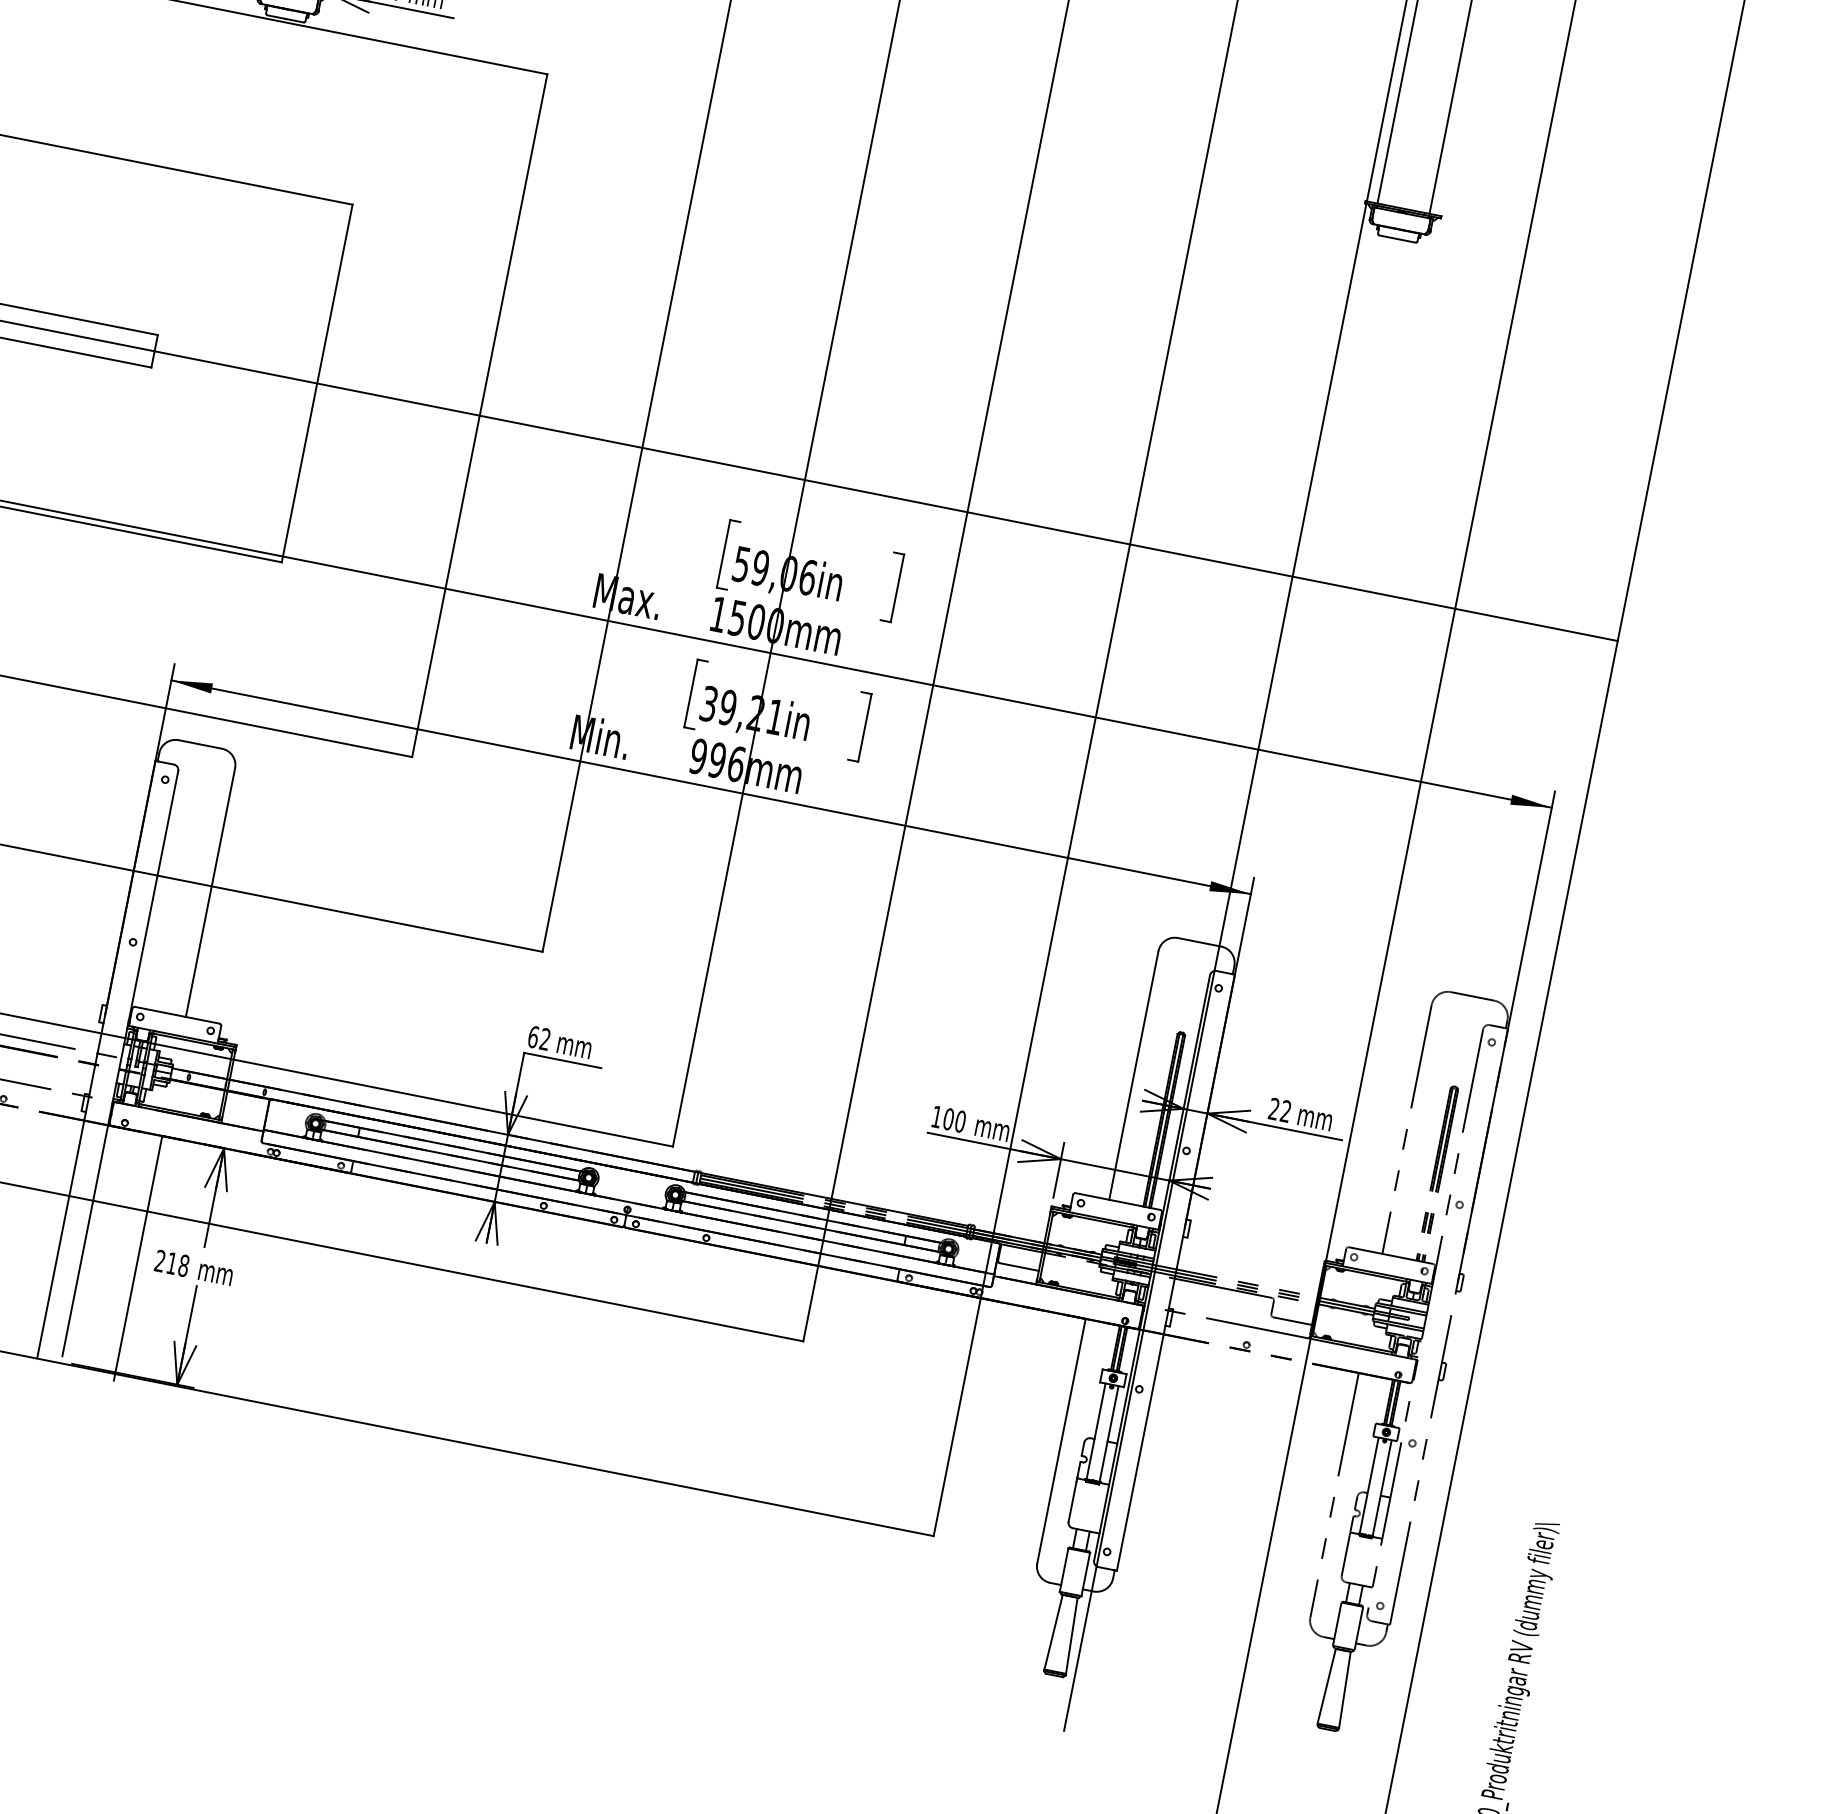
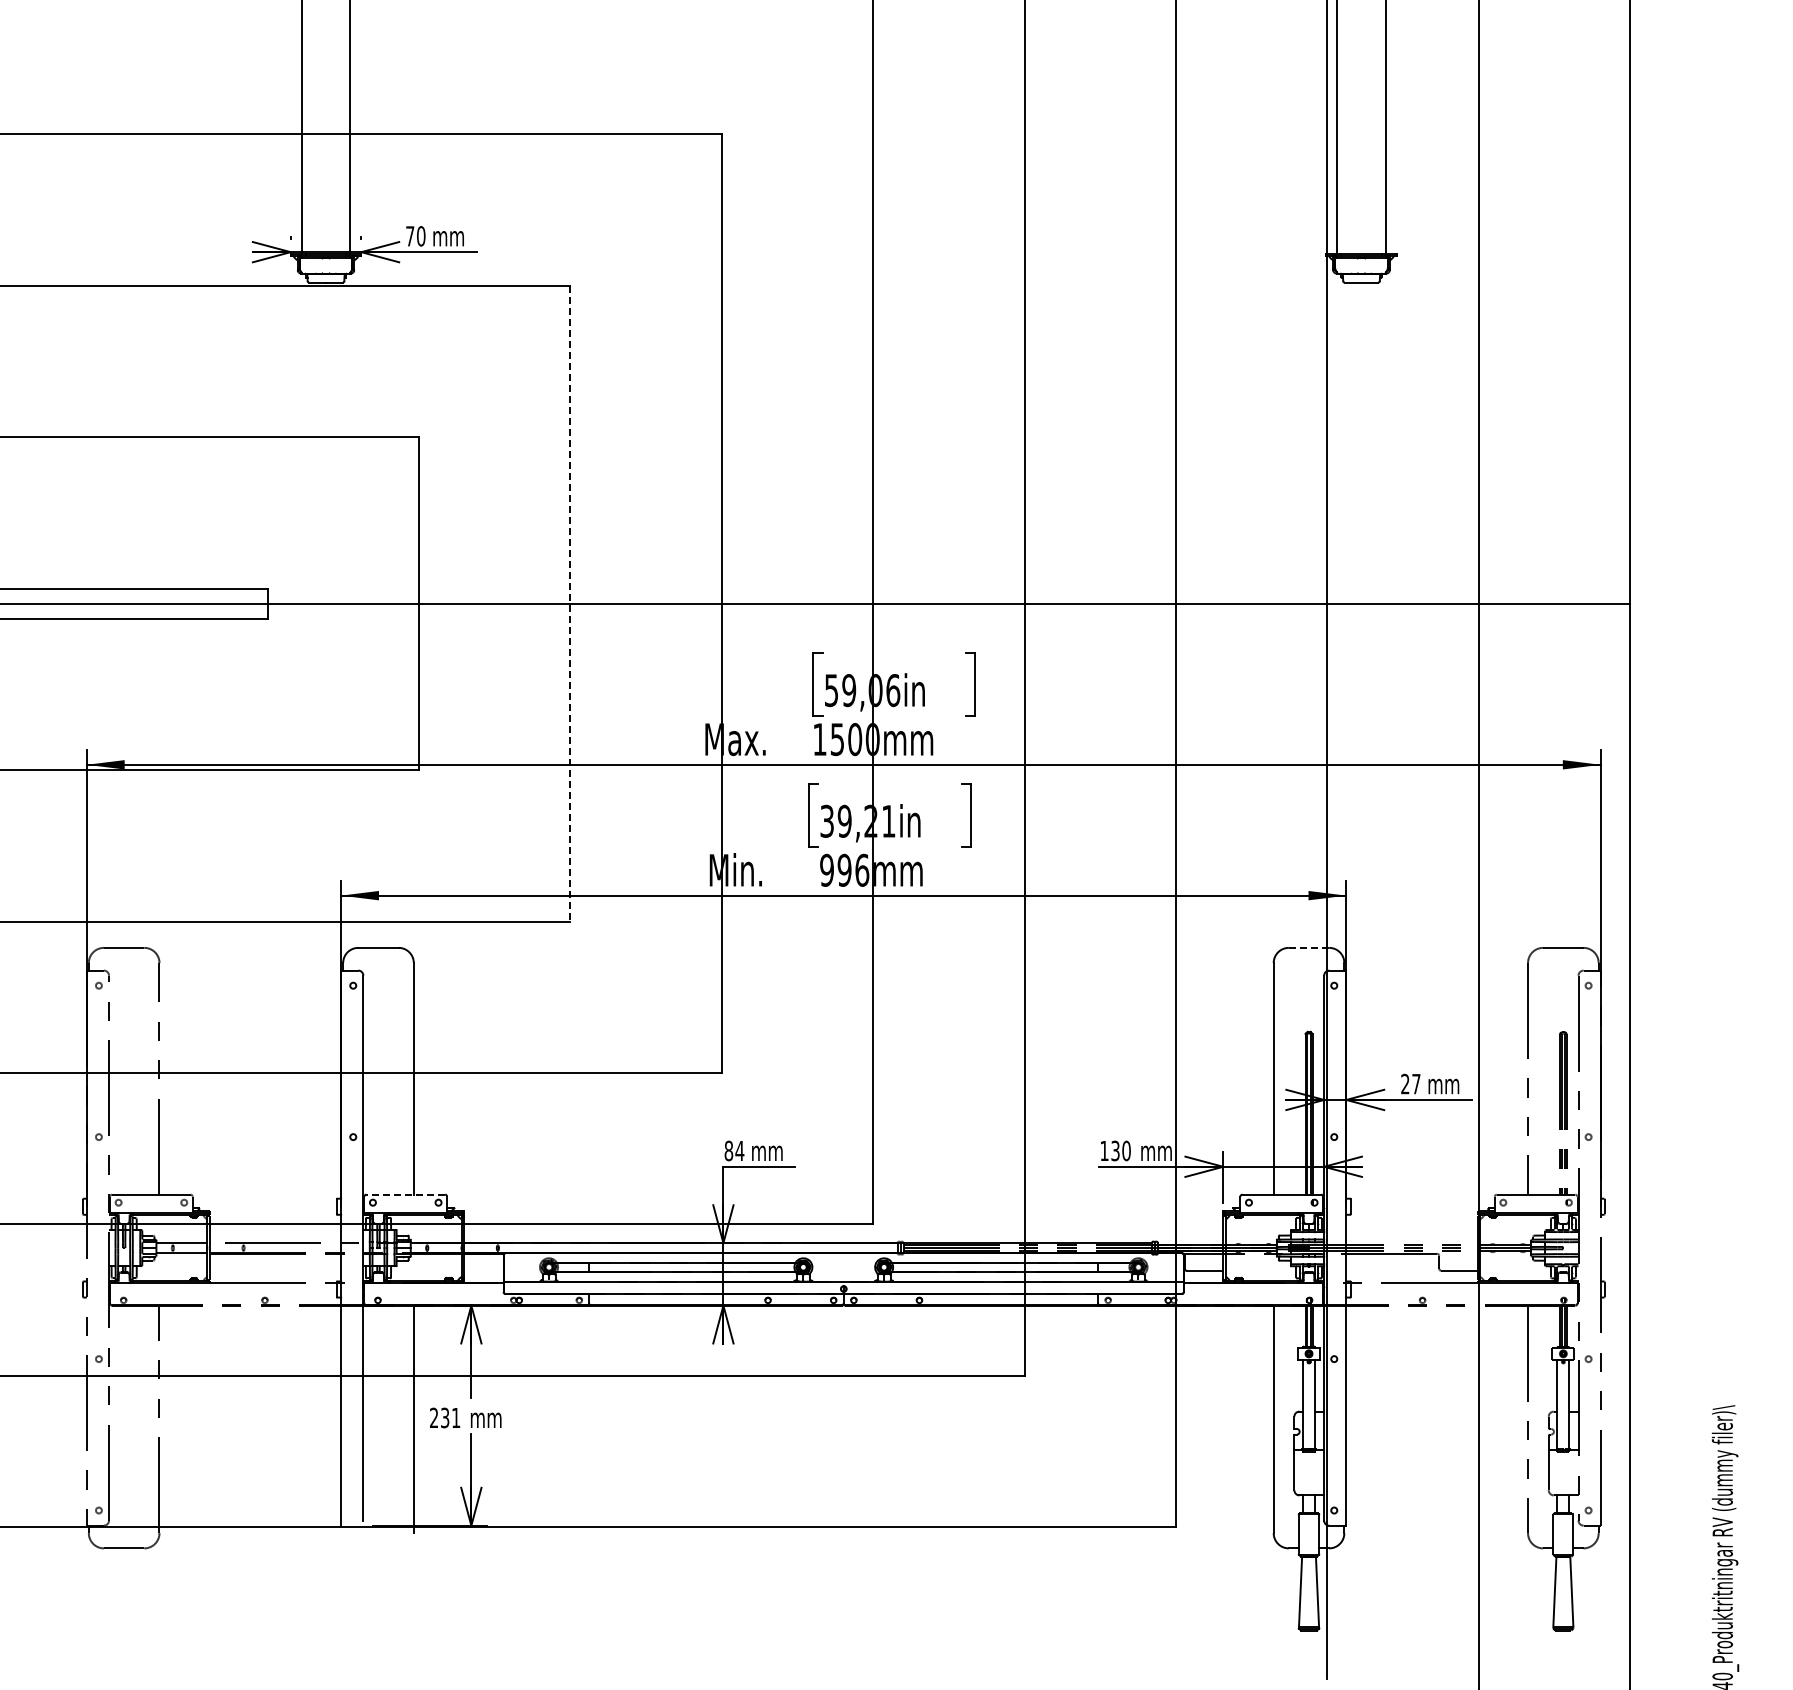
line: (479, 415) -> (570, 603), solid -> dashed
line: (1199, 941) -> (1308, 947), solid -> dashed
line: (176, 1015) -> (405, 1194), solid -> dashed
text: (539, 1037) -> (734, 1150), 62 -> 84
text: (1286, 1110) -> (1416, 1083), 22 -> 27
text: (948, 1118) -> (1115, 1150), 100 -> 130
text: (177, 1264) -> (450, 1417), 218 -> 231

